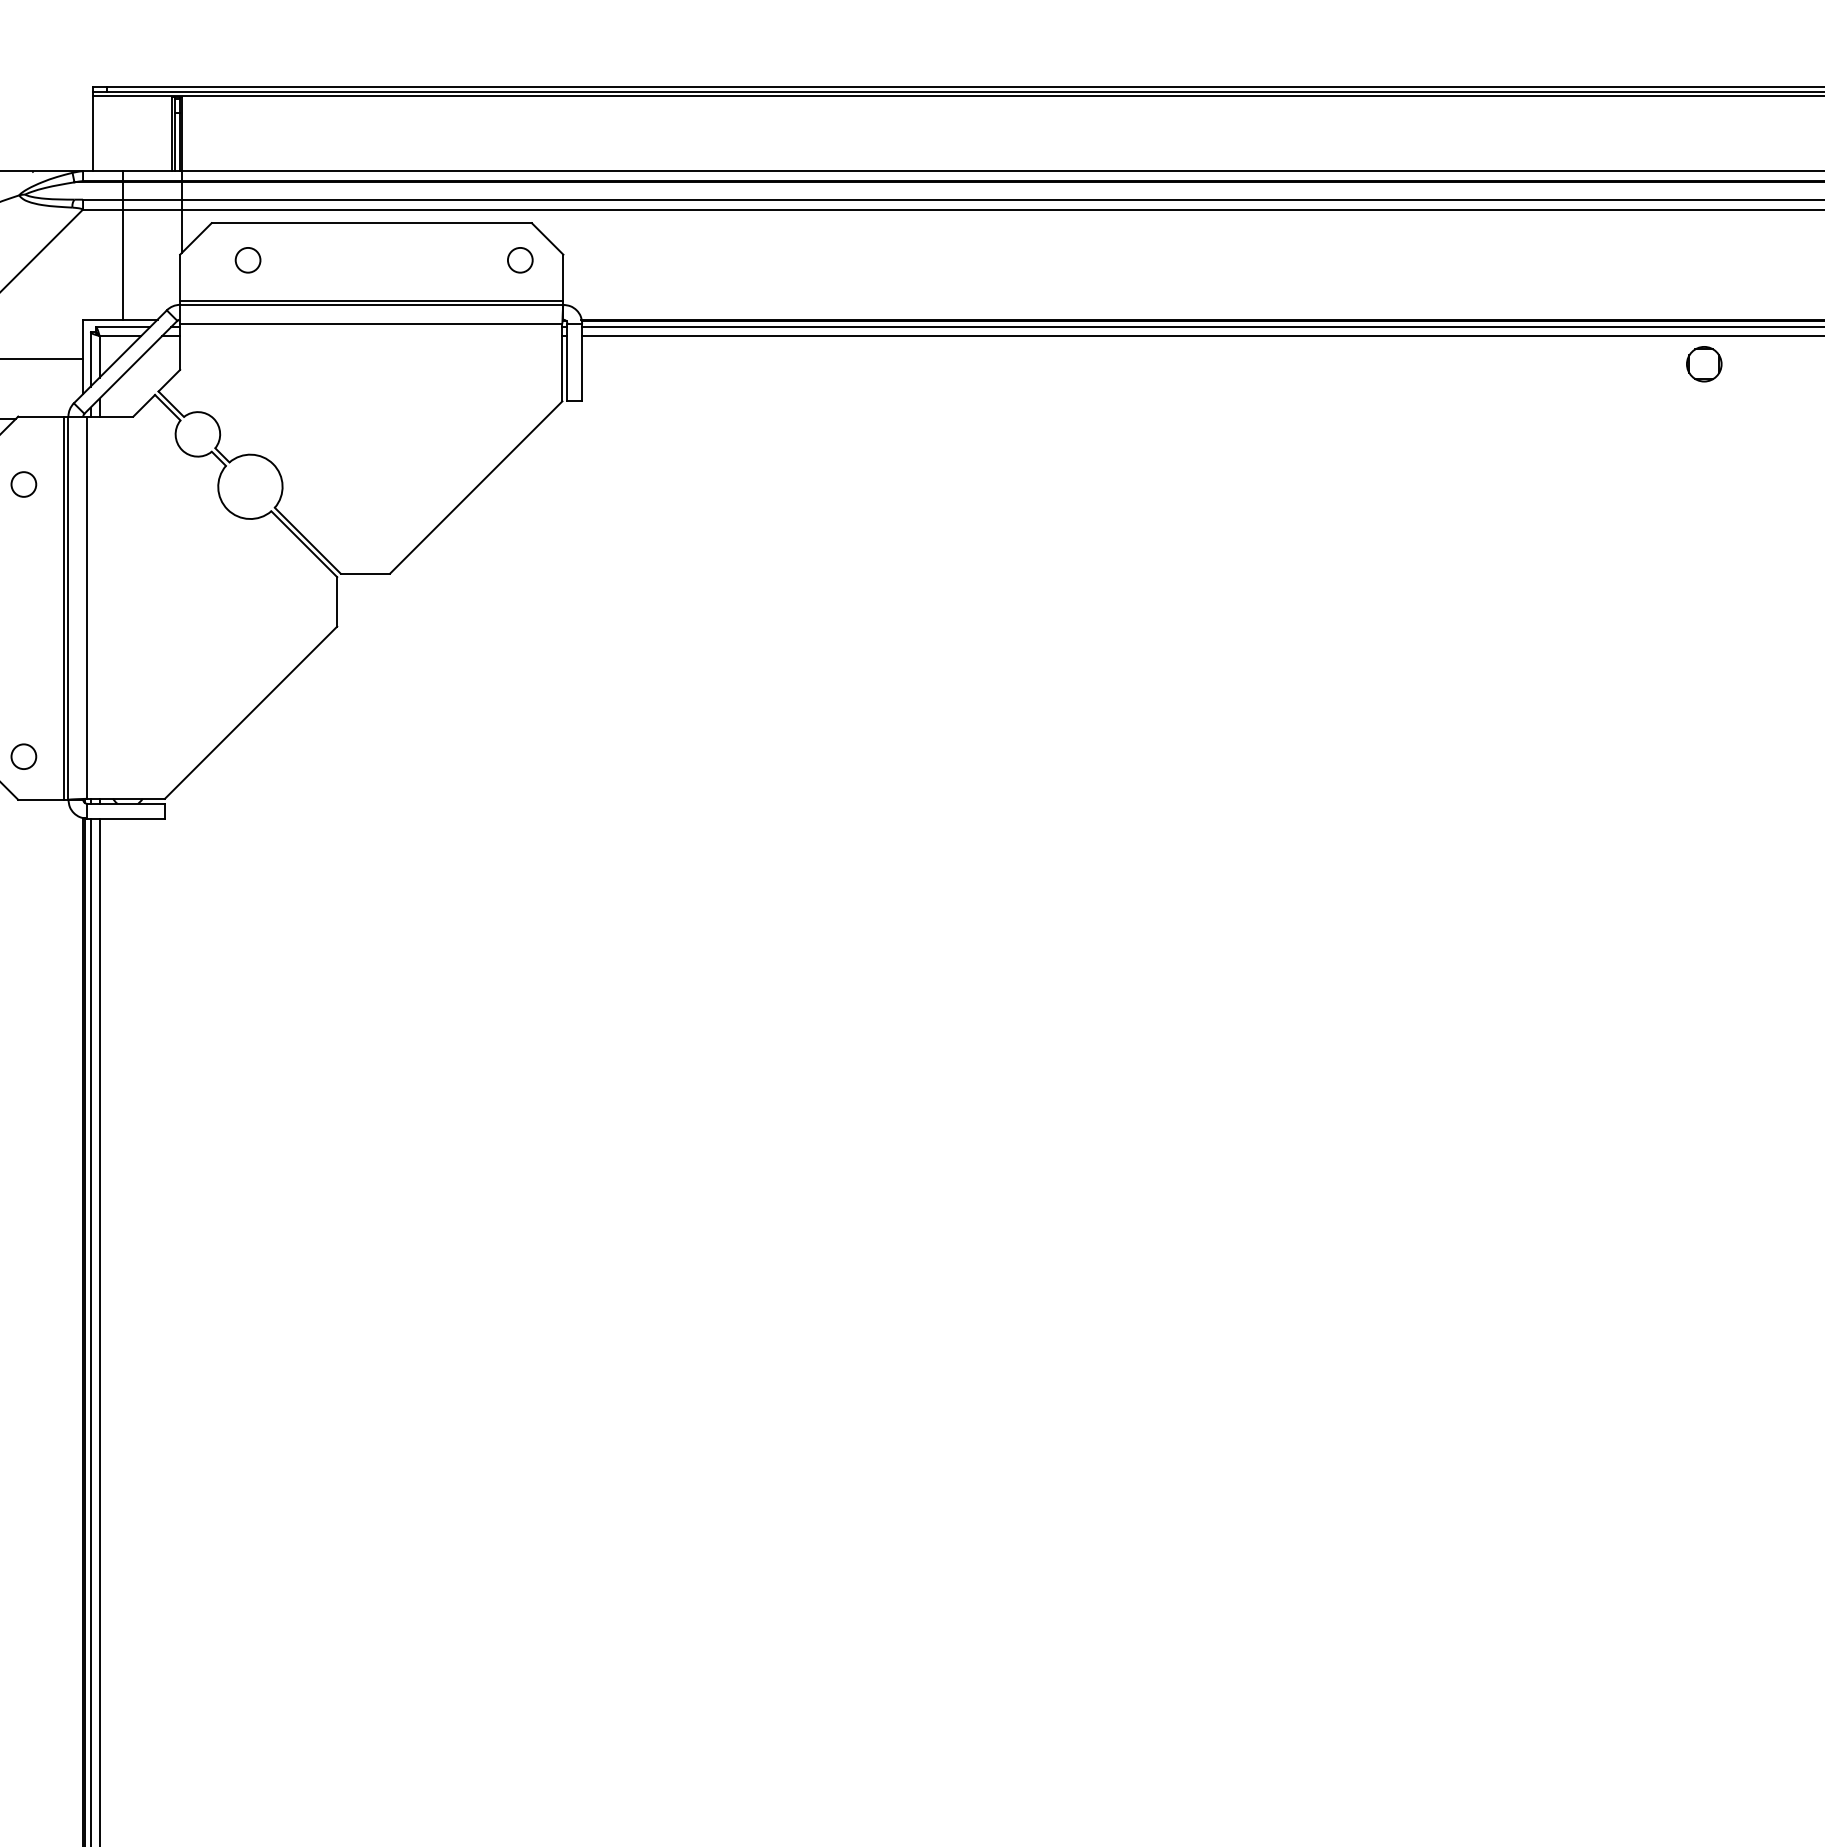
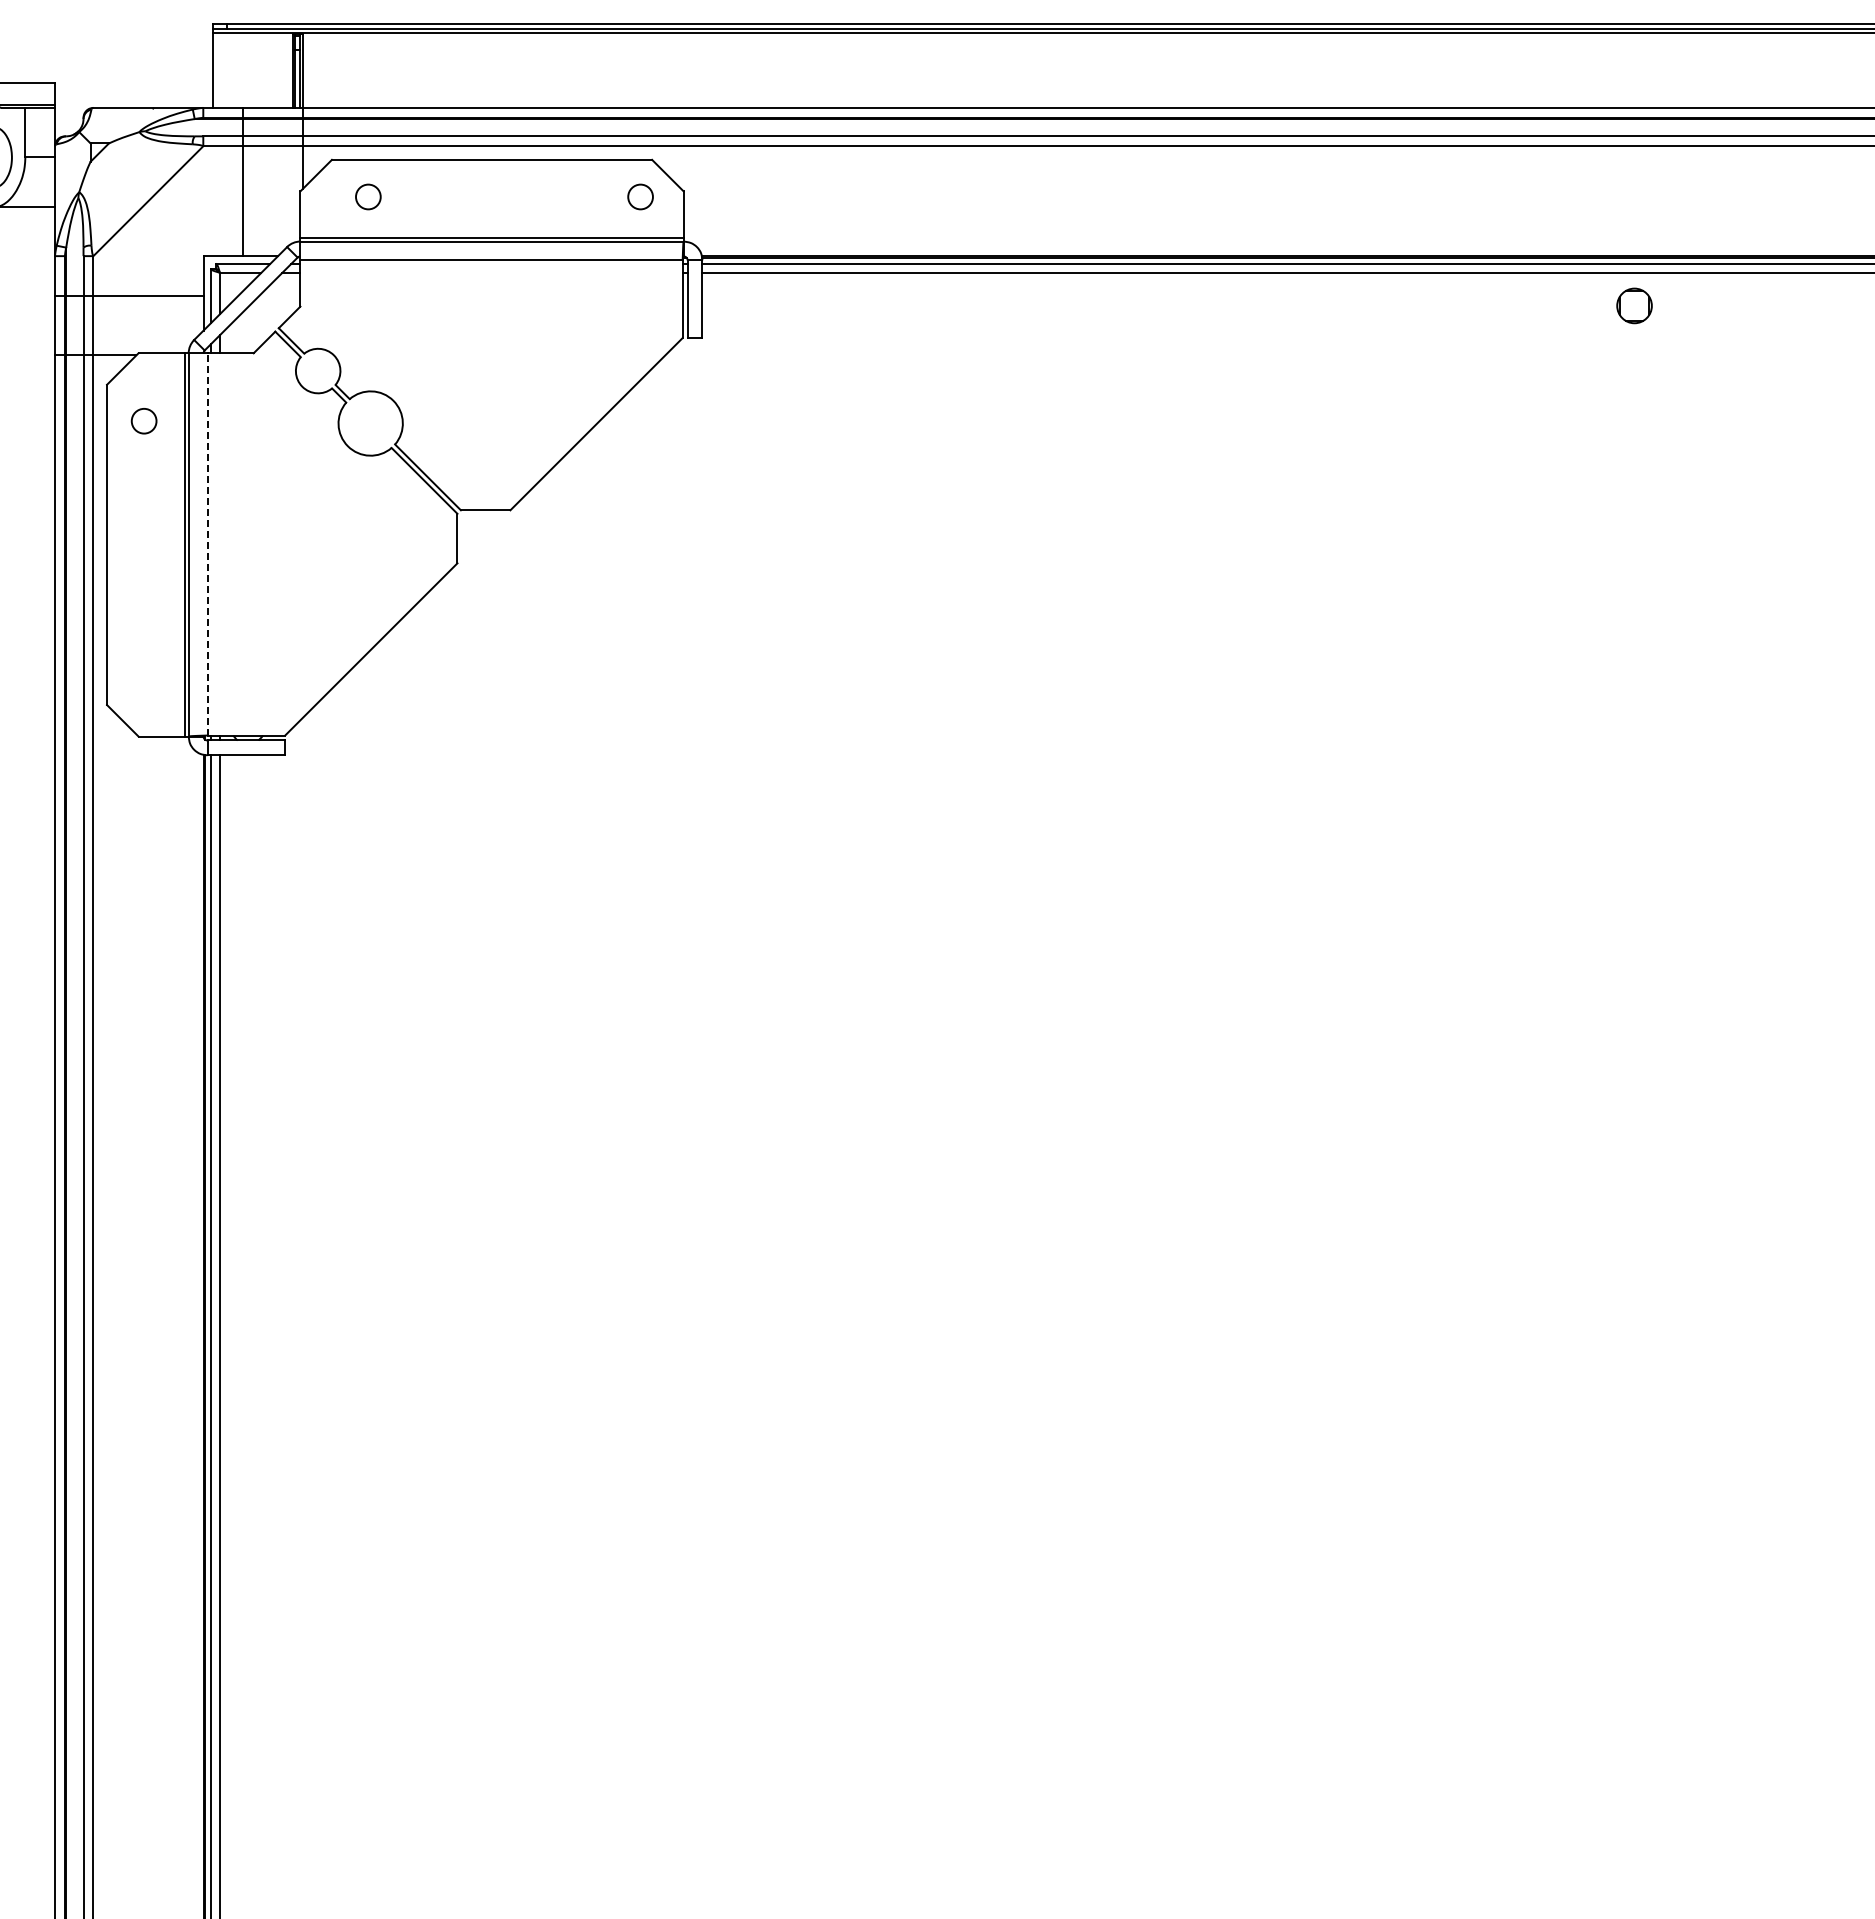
part: (1704, 363) -> (1634, 305), moved
line: (87, 606) -> (207, 543), solid -> dashed
circle: (23, 756) -> (143, 693), removed

